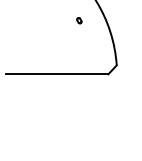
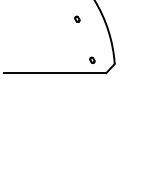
part: (94, 60) -> (92, 59), added

